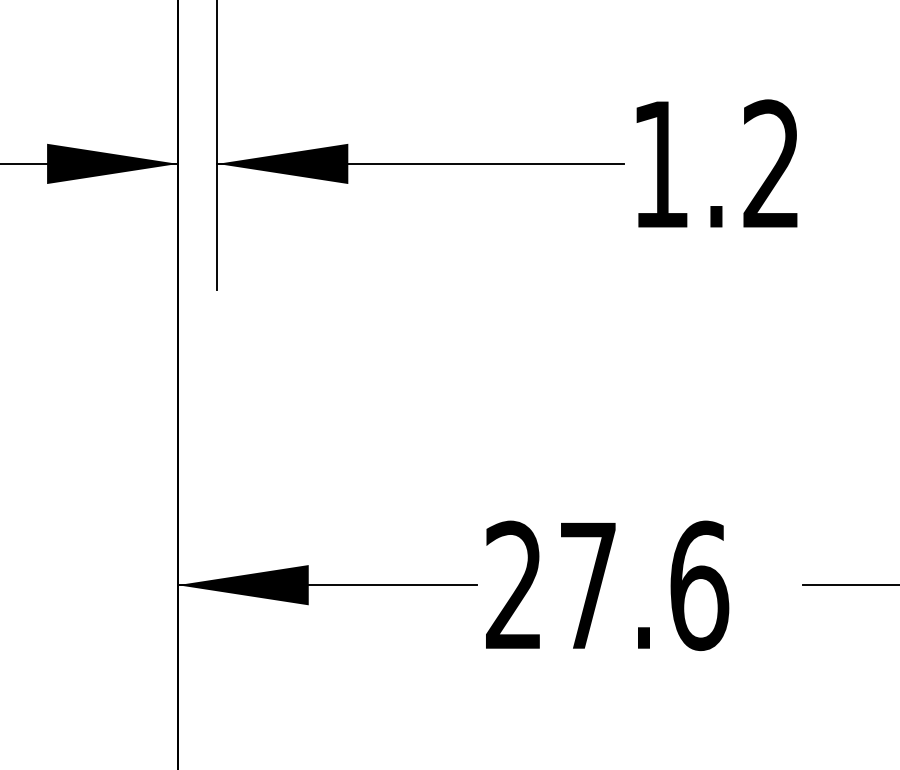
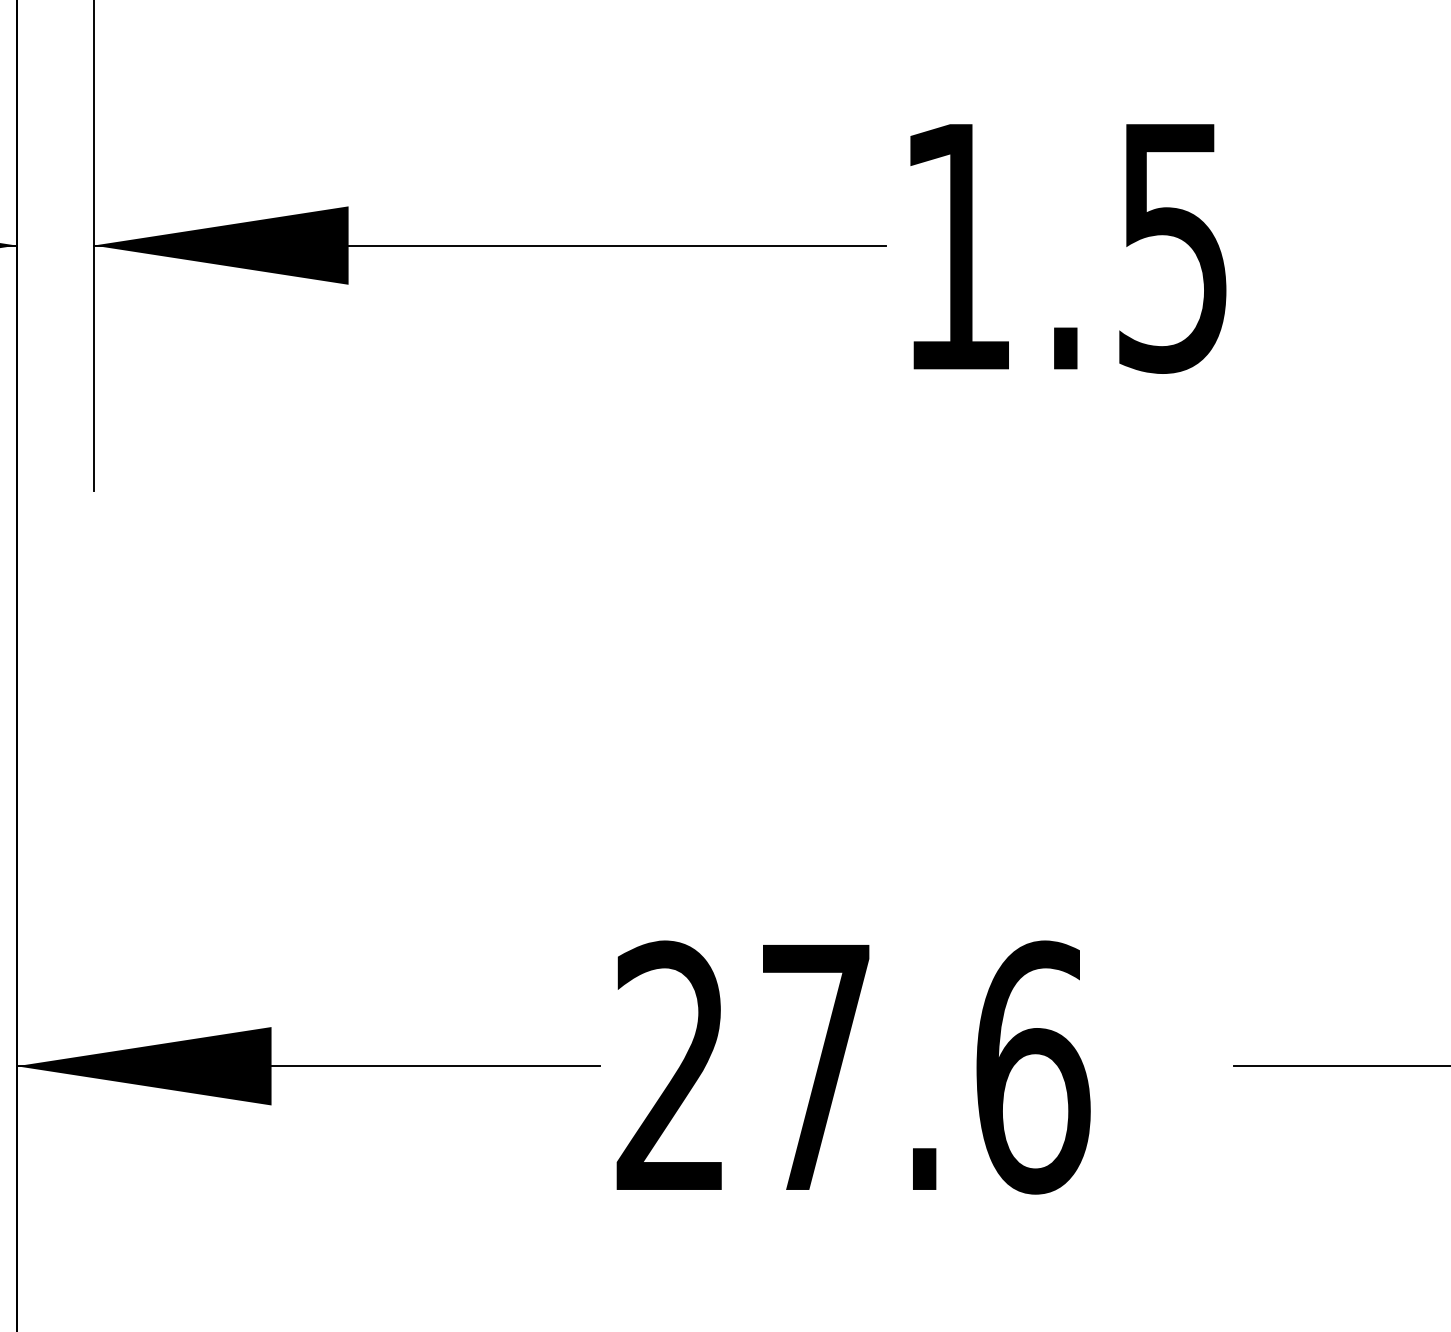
text: (770, 164) -> (1171, 246), 1.2 -> 1.5

